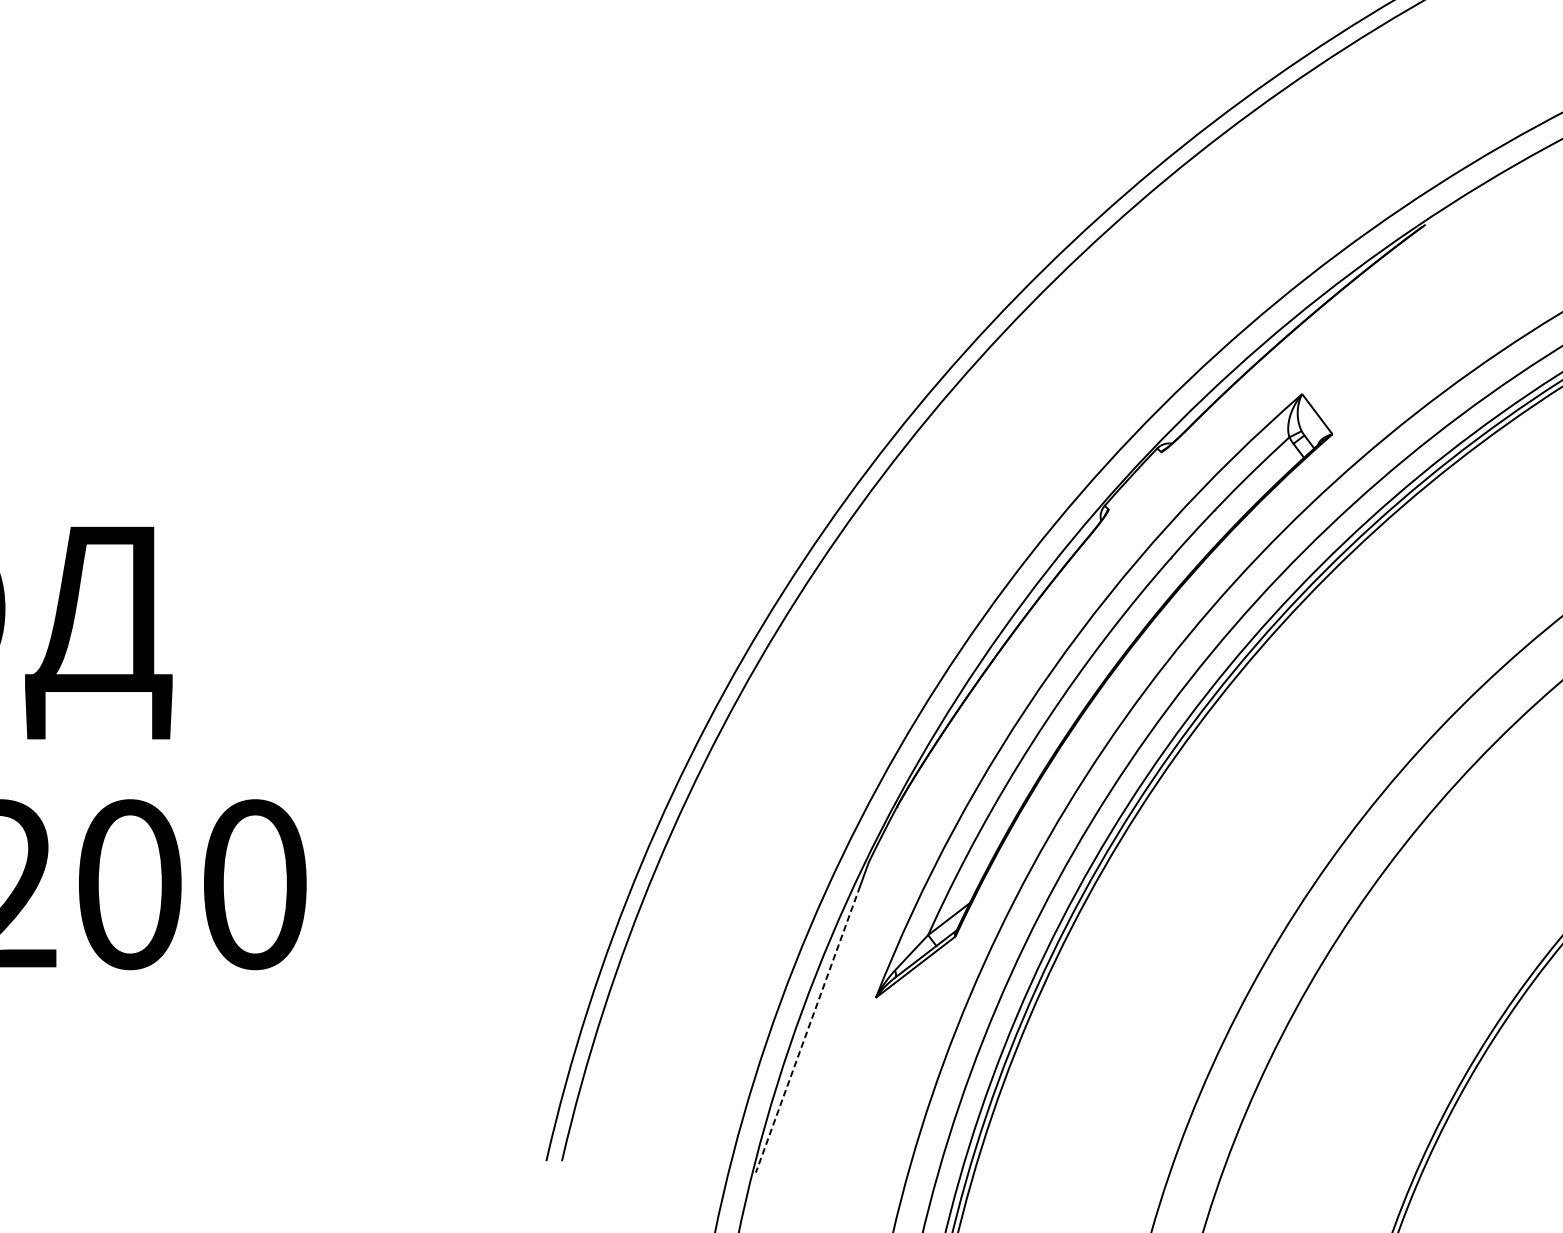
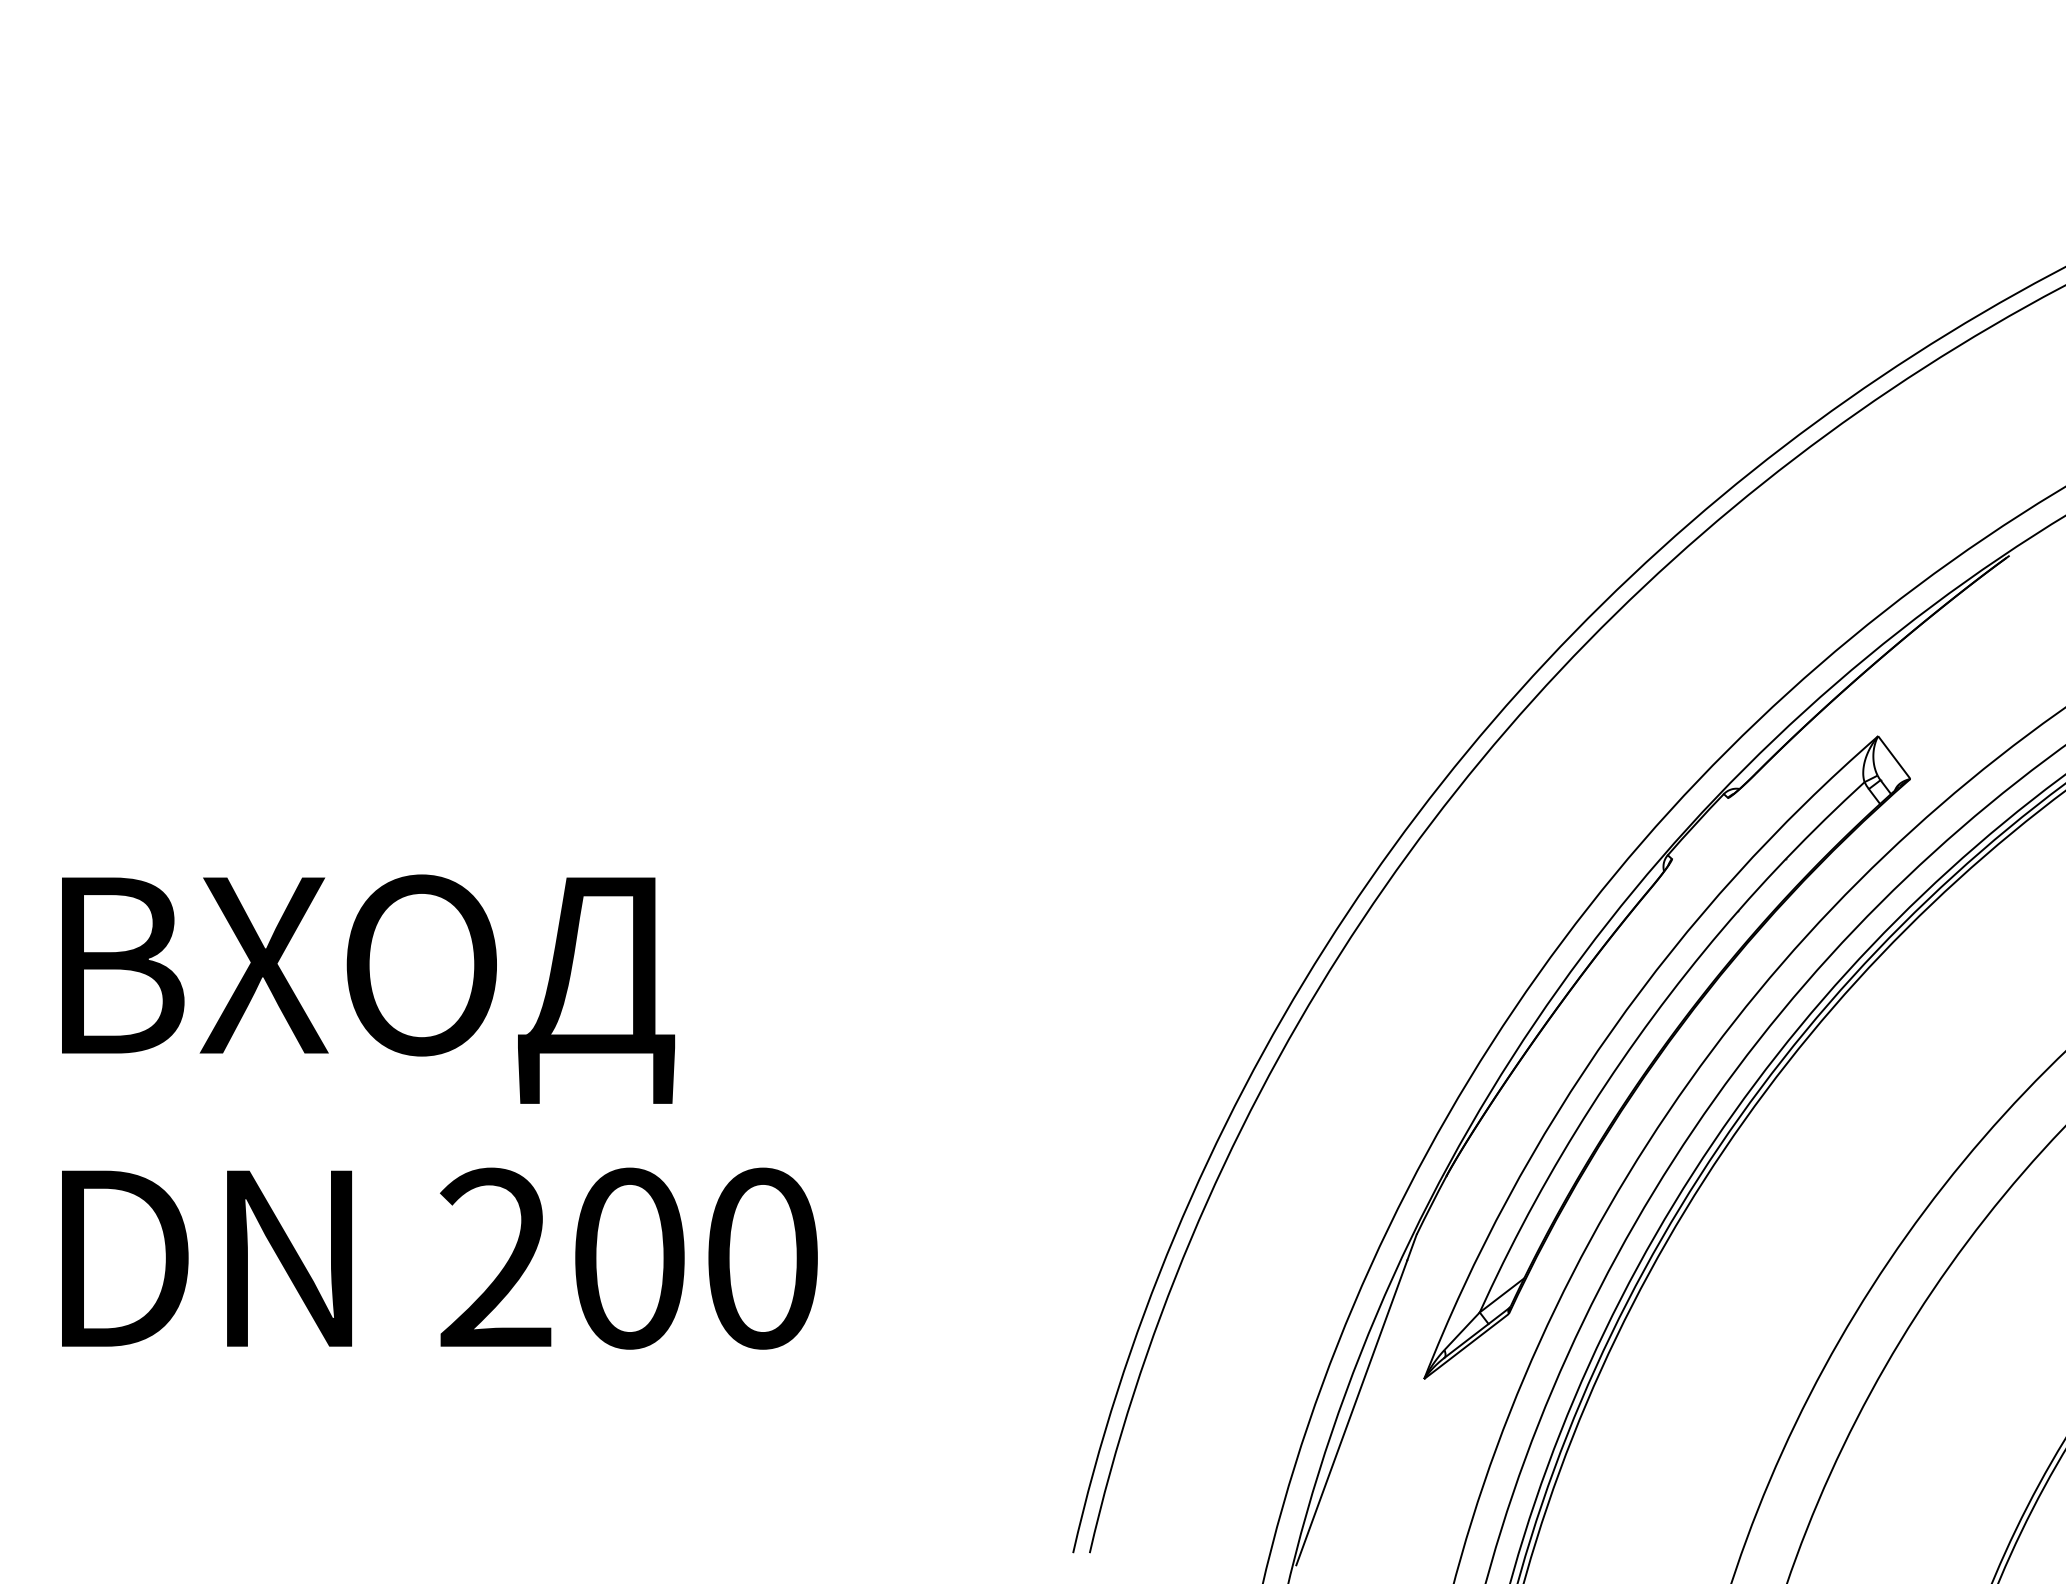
line: (807, 1030) -> (1351, 1413), dashed -> solid

